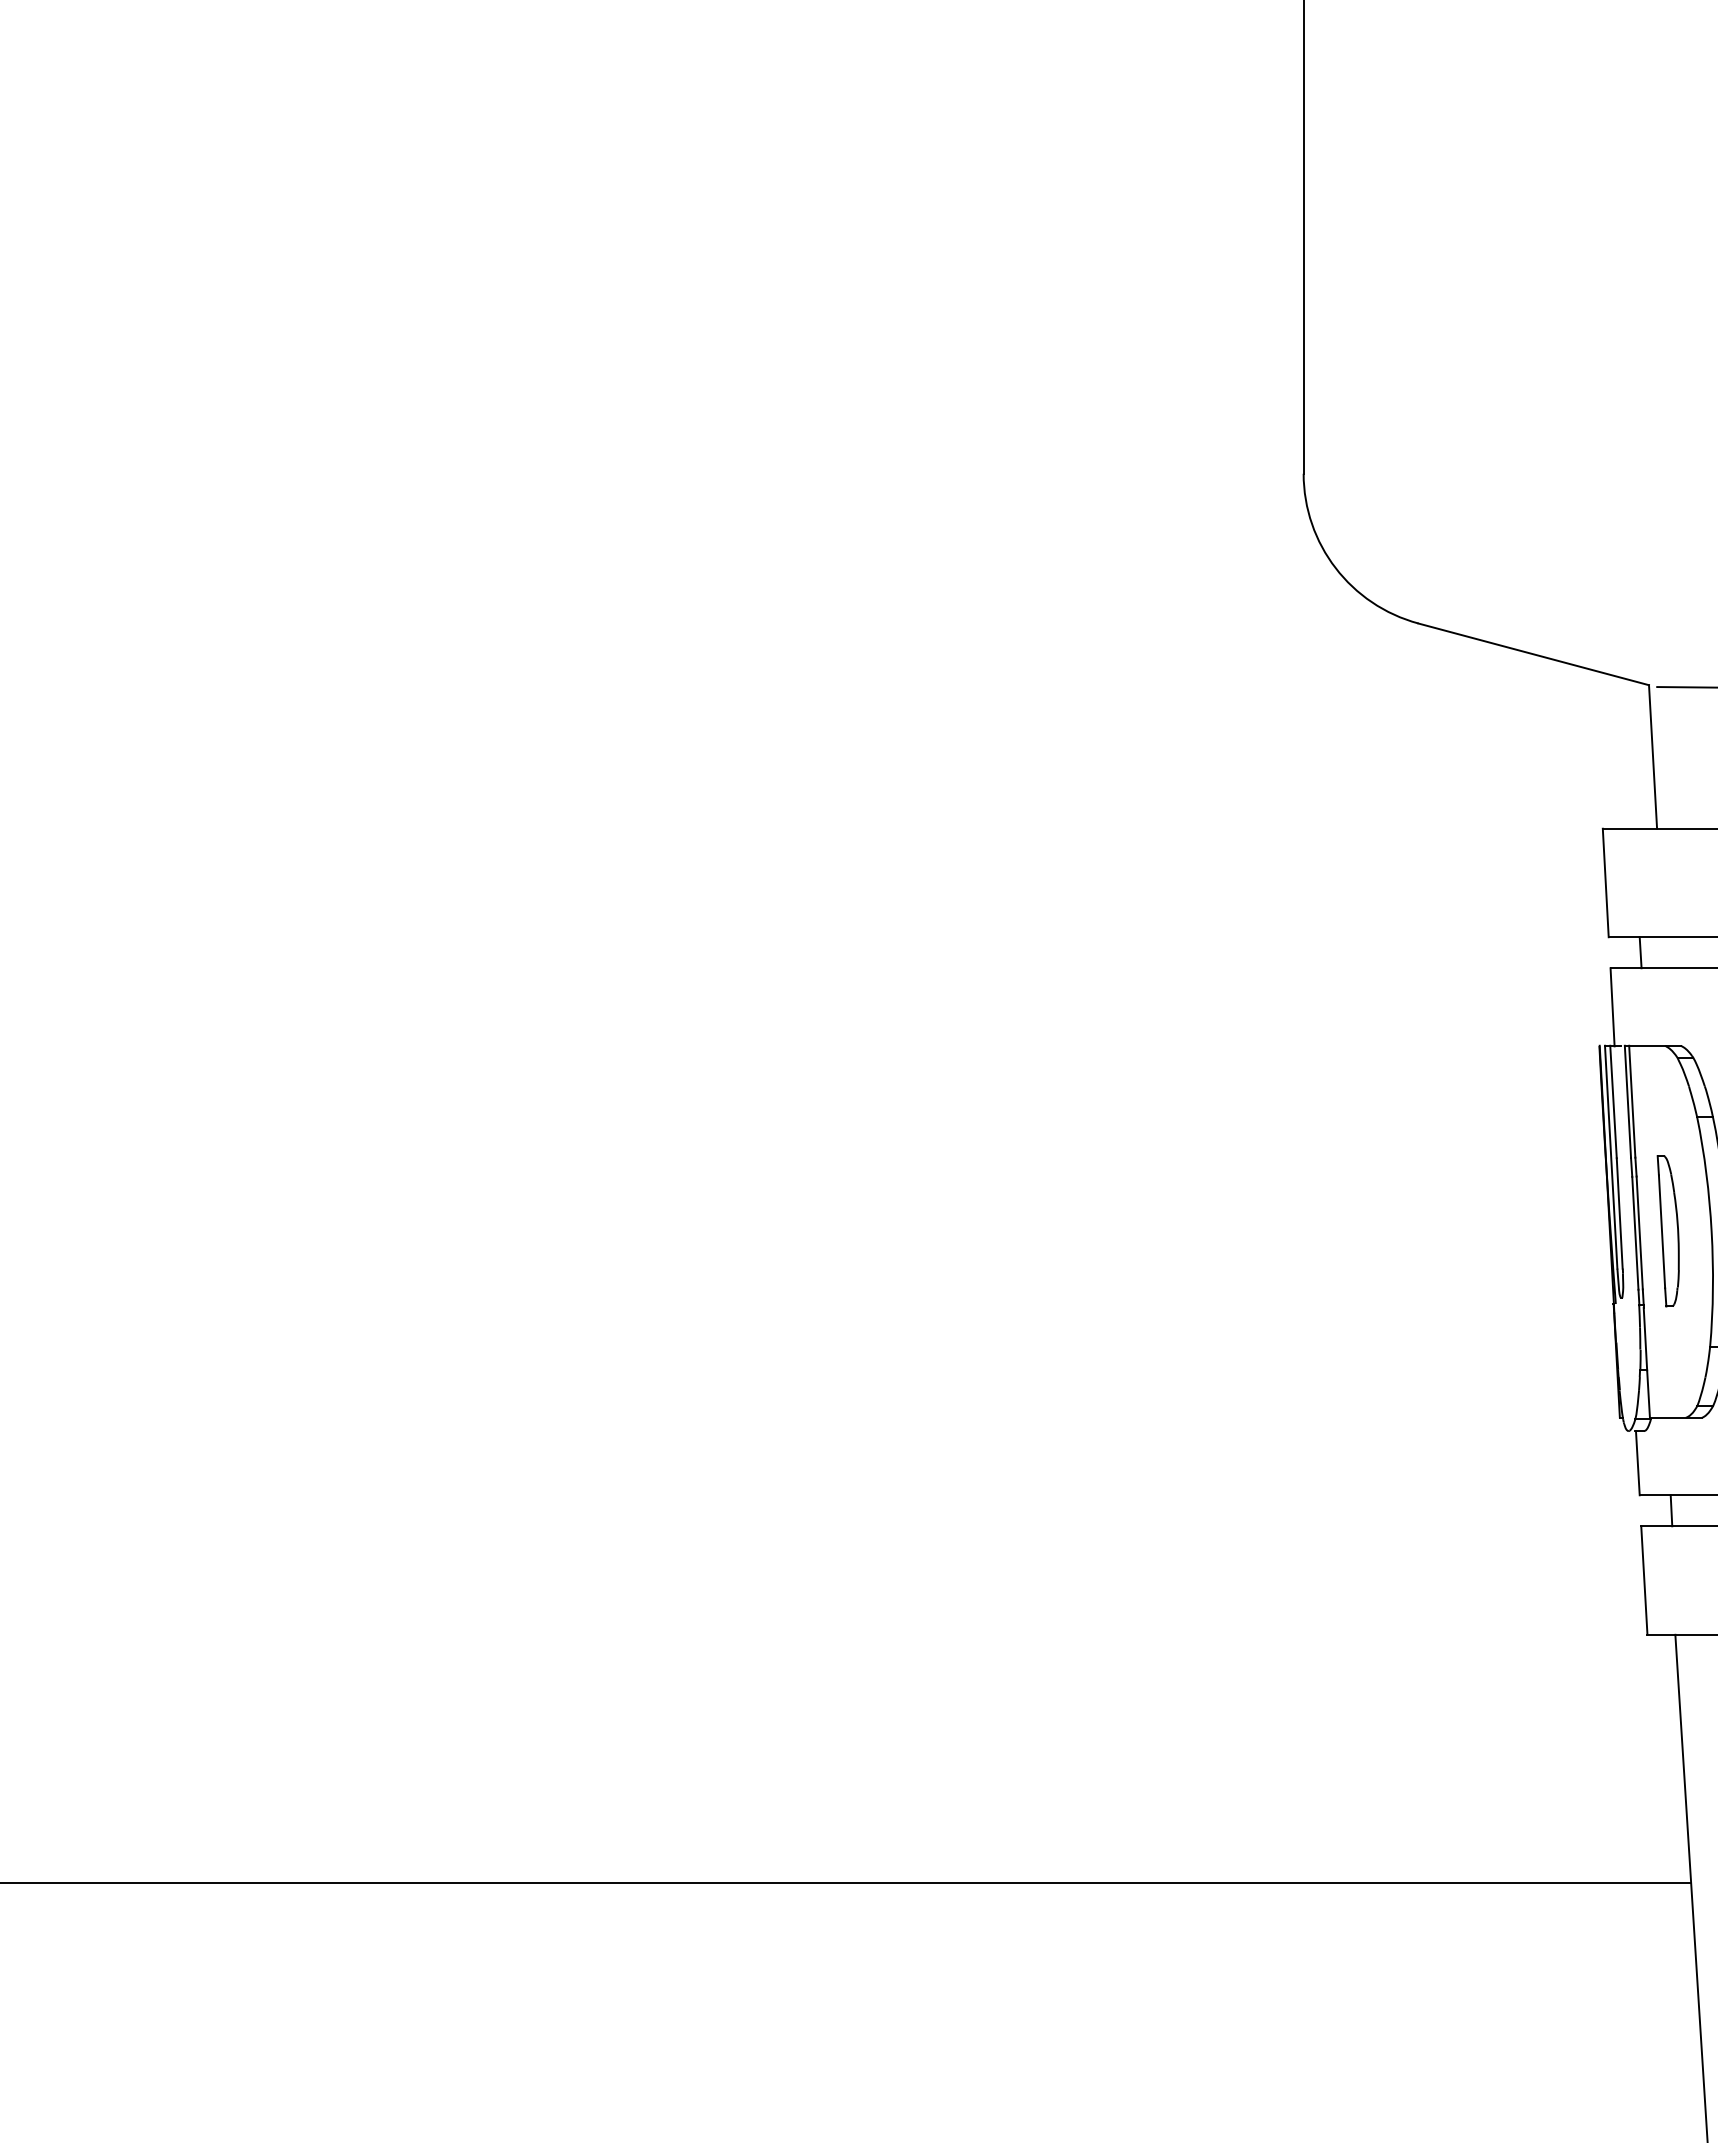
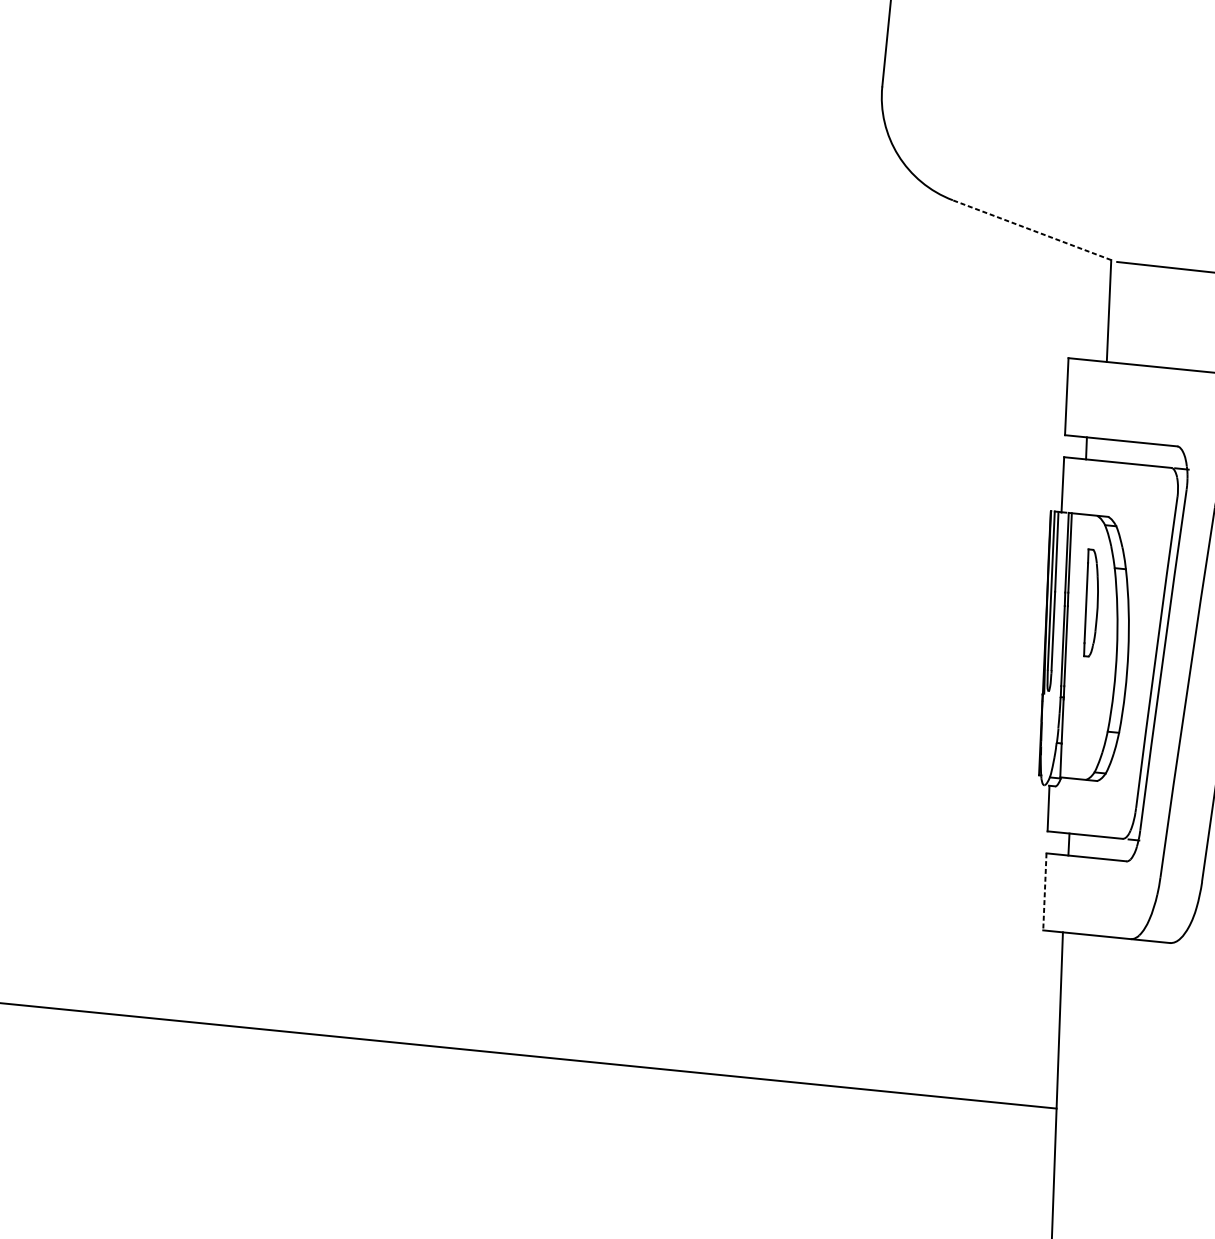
line: (1533, 654) -> (1031, 230), solid -> dashed
part: (1667, 1231) -> (1090, 603), moved
line: (1644, 1581) -> (1044, 892), solid -> dashed

